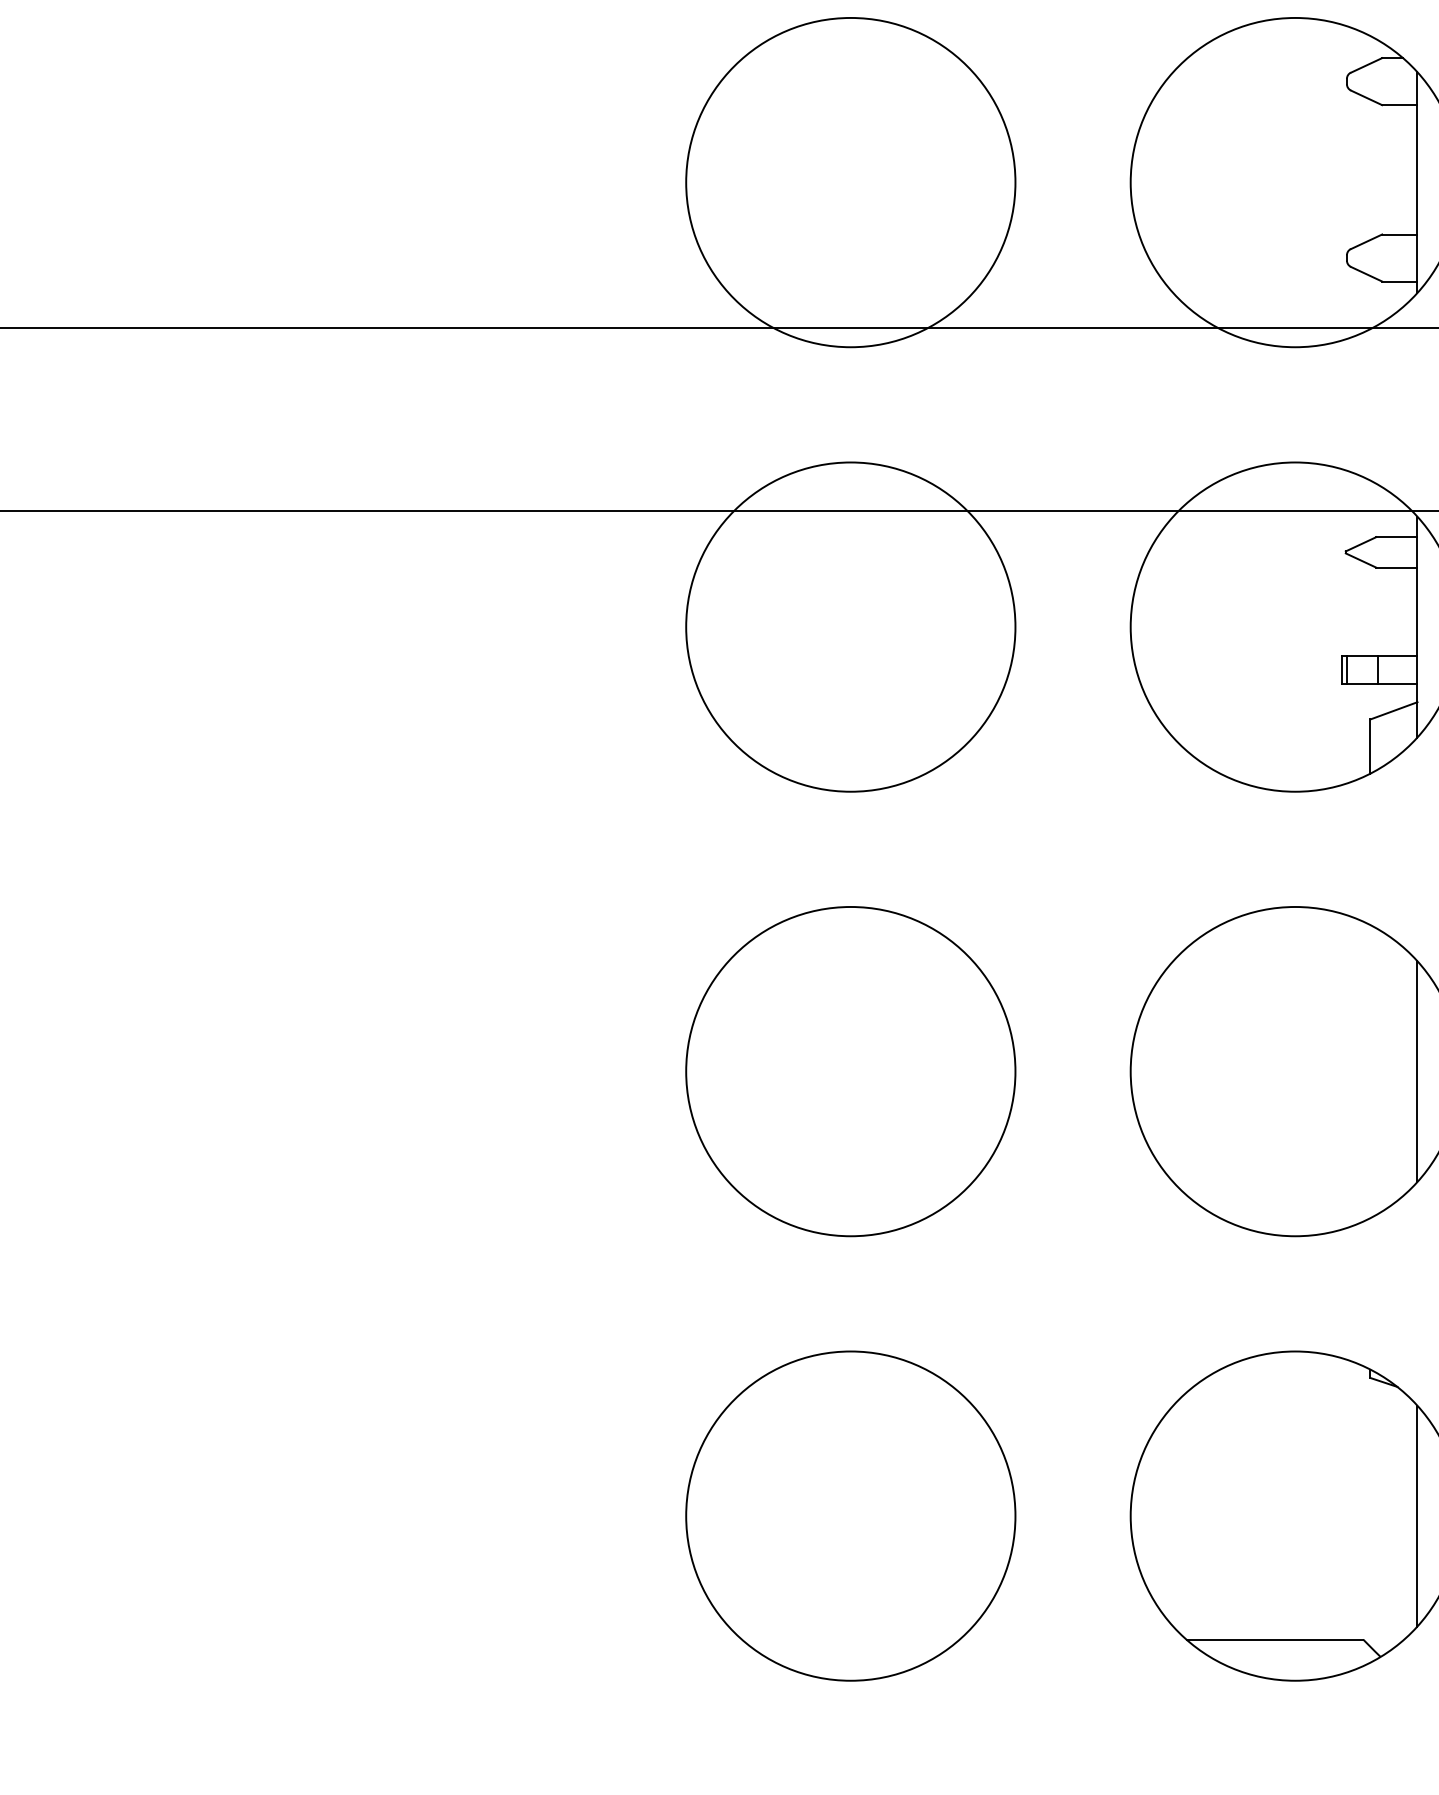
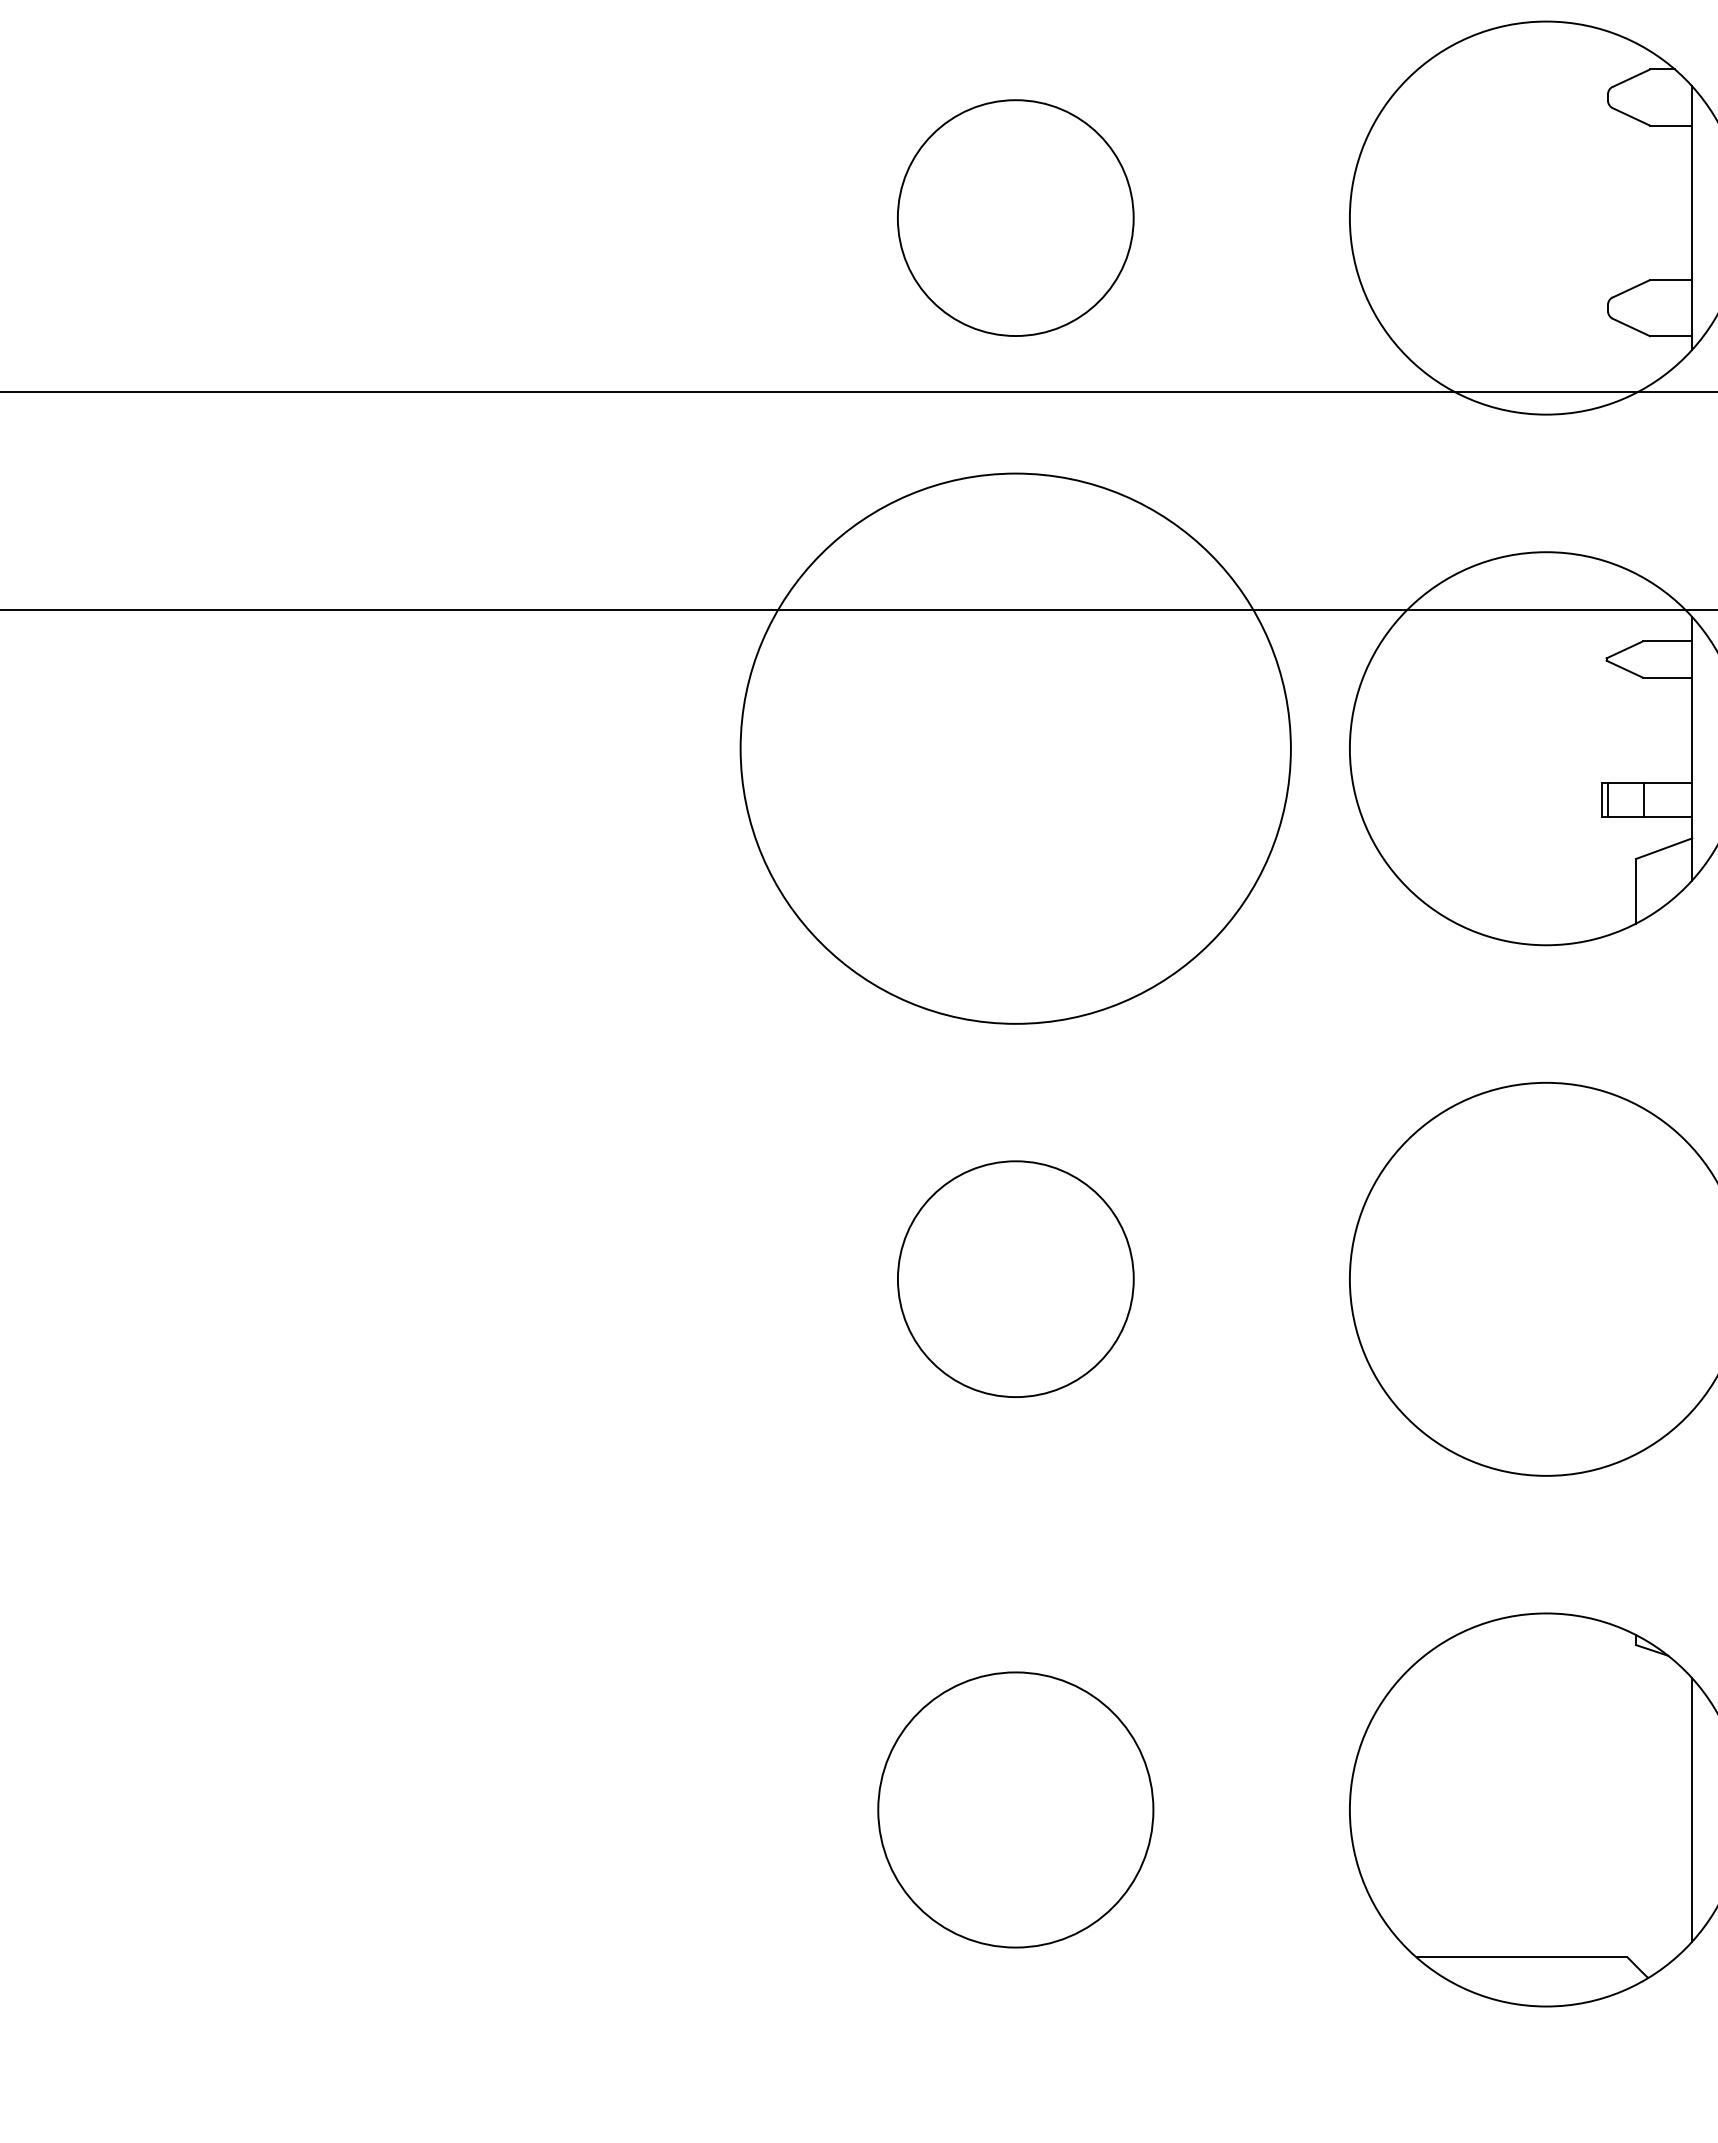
circle: (850, 182) -> (1015, 217), size x0.6
circle: (850, 626) -> (1015, 748), size x1.4
circle: (850, 1070) -> (1015, 1278), size x0.6
line: (1417, 1071) -> (1692, 1279), removed
circle: (850, 1515) -> (1015, 1809), size x0.7

